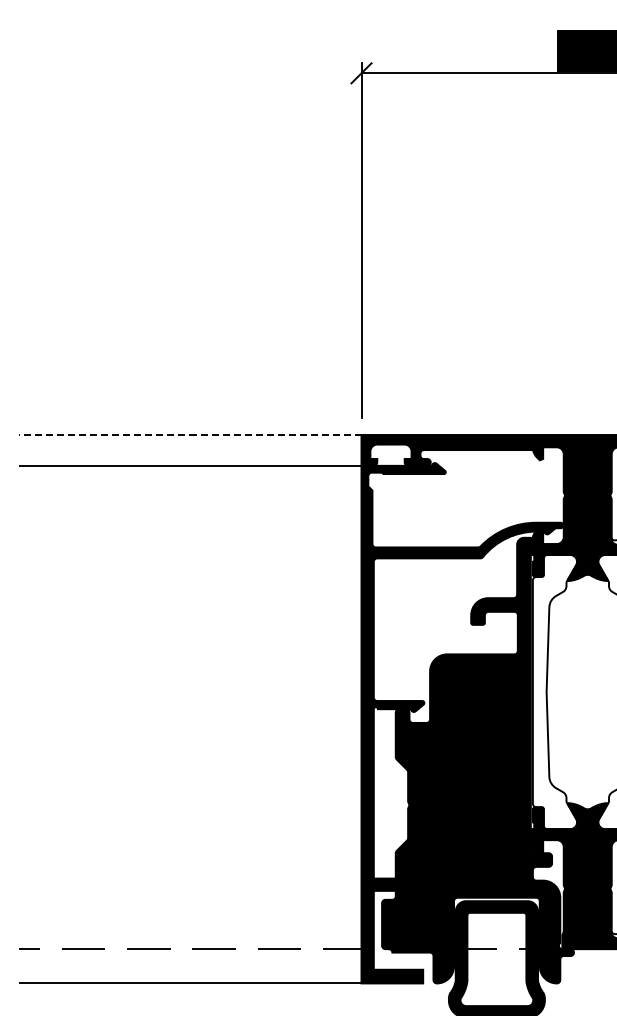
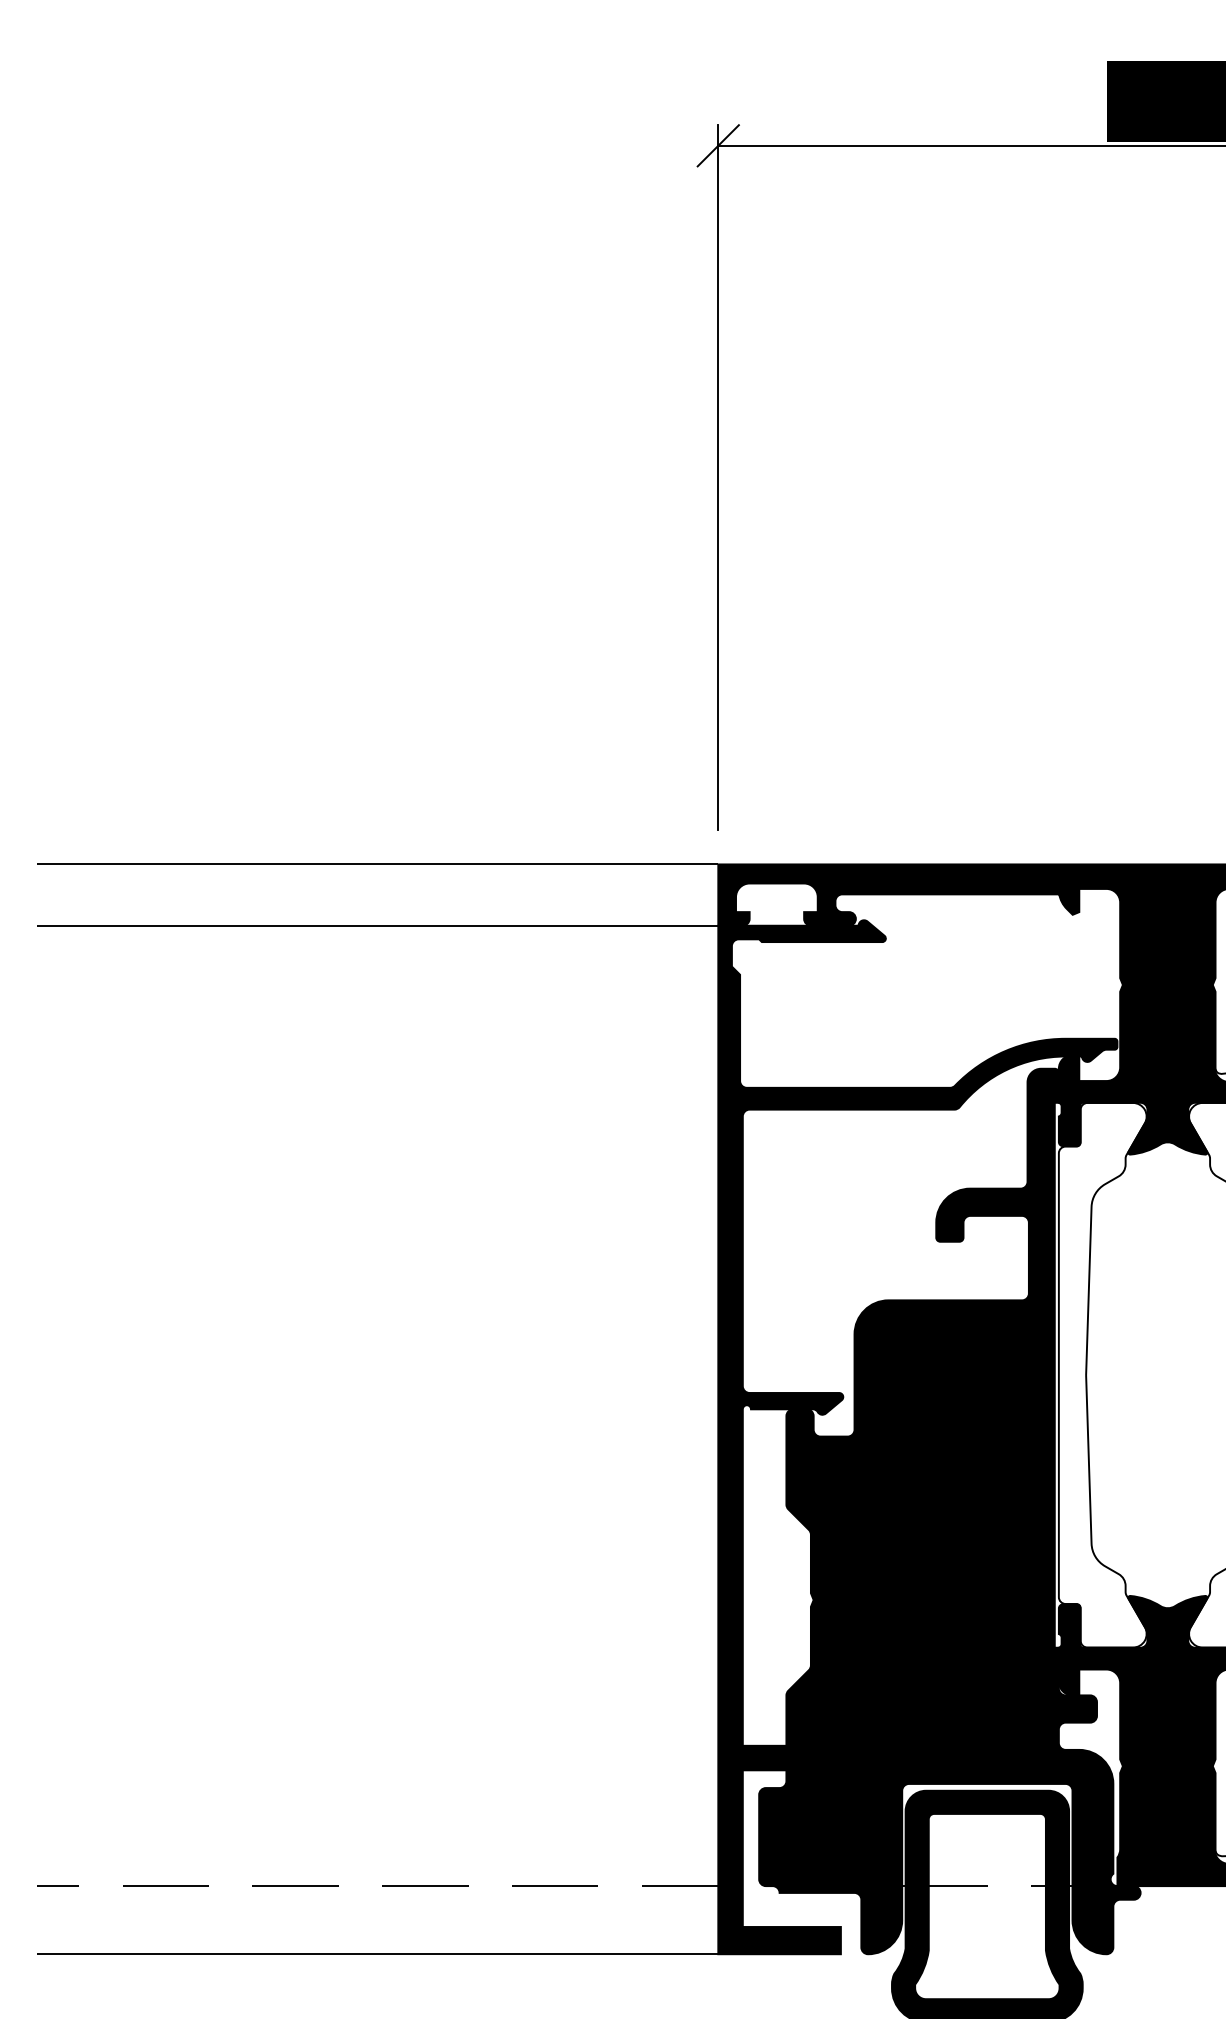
line: (189, 434) -> (376, 863), dashed -> solid

